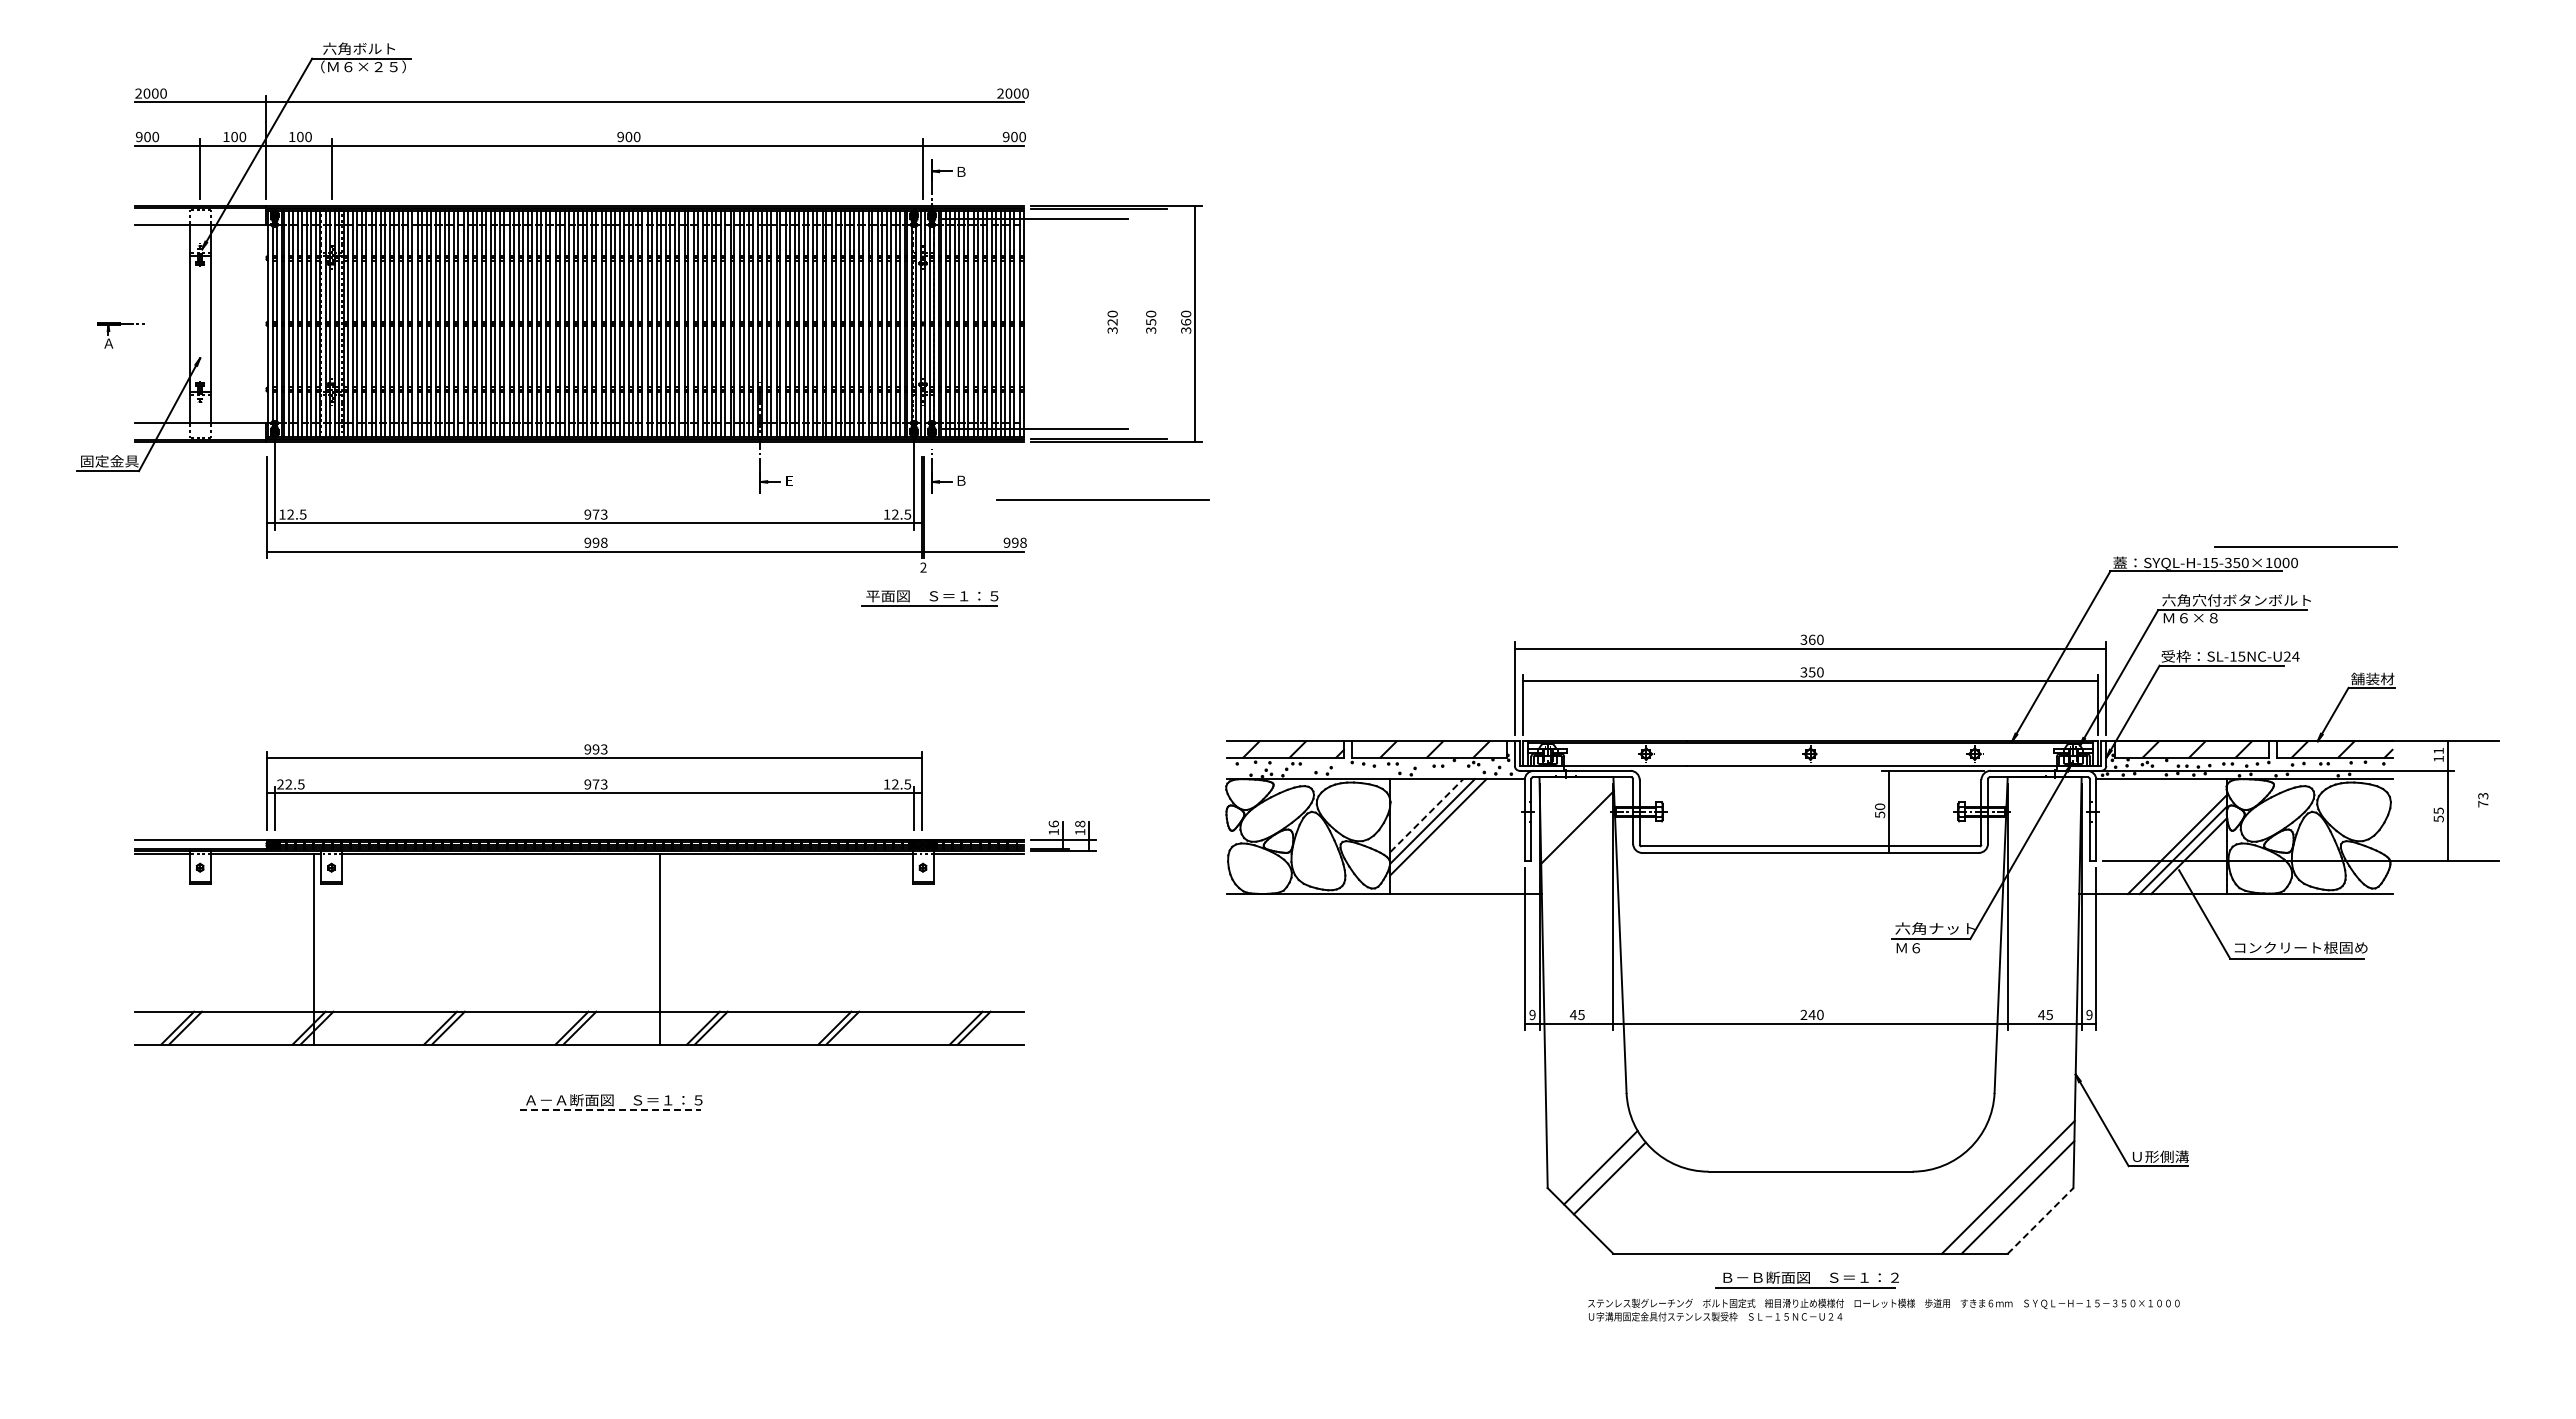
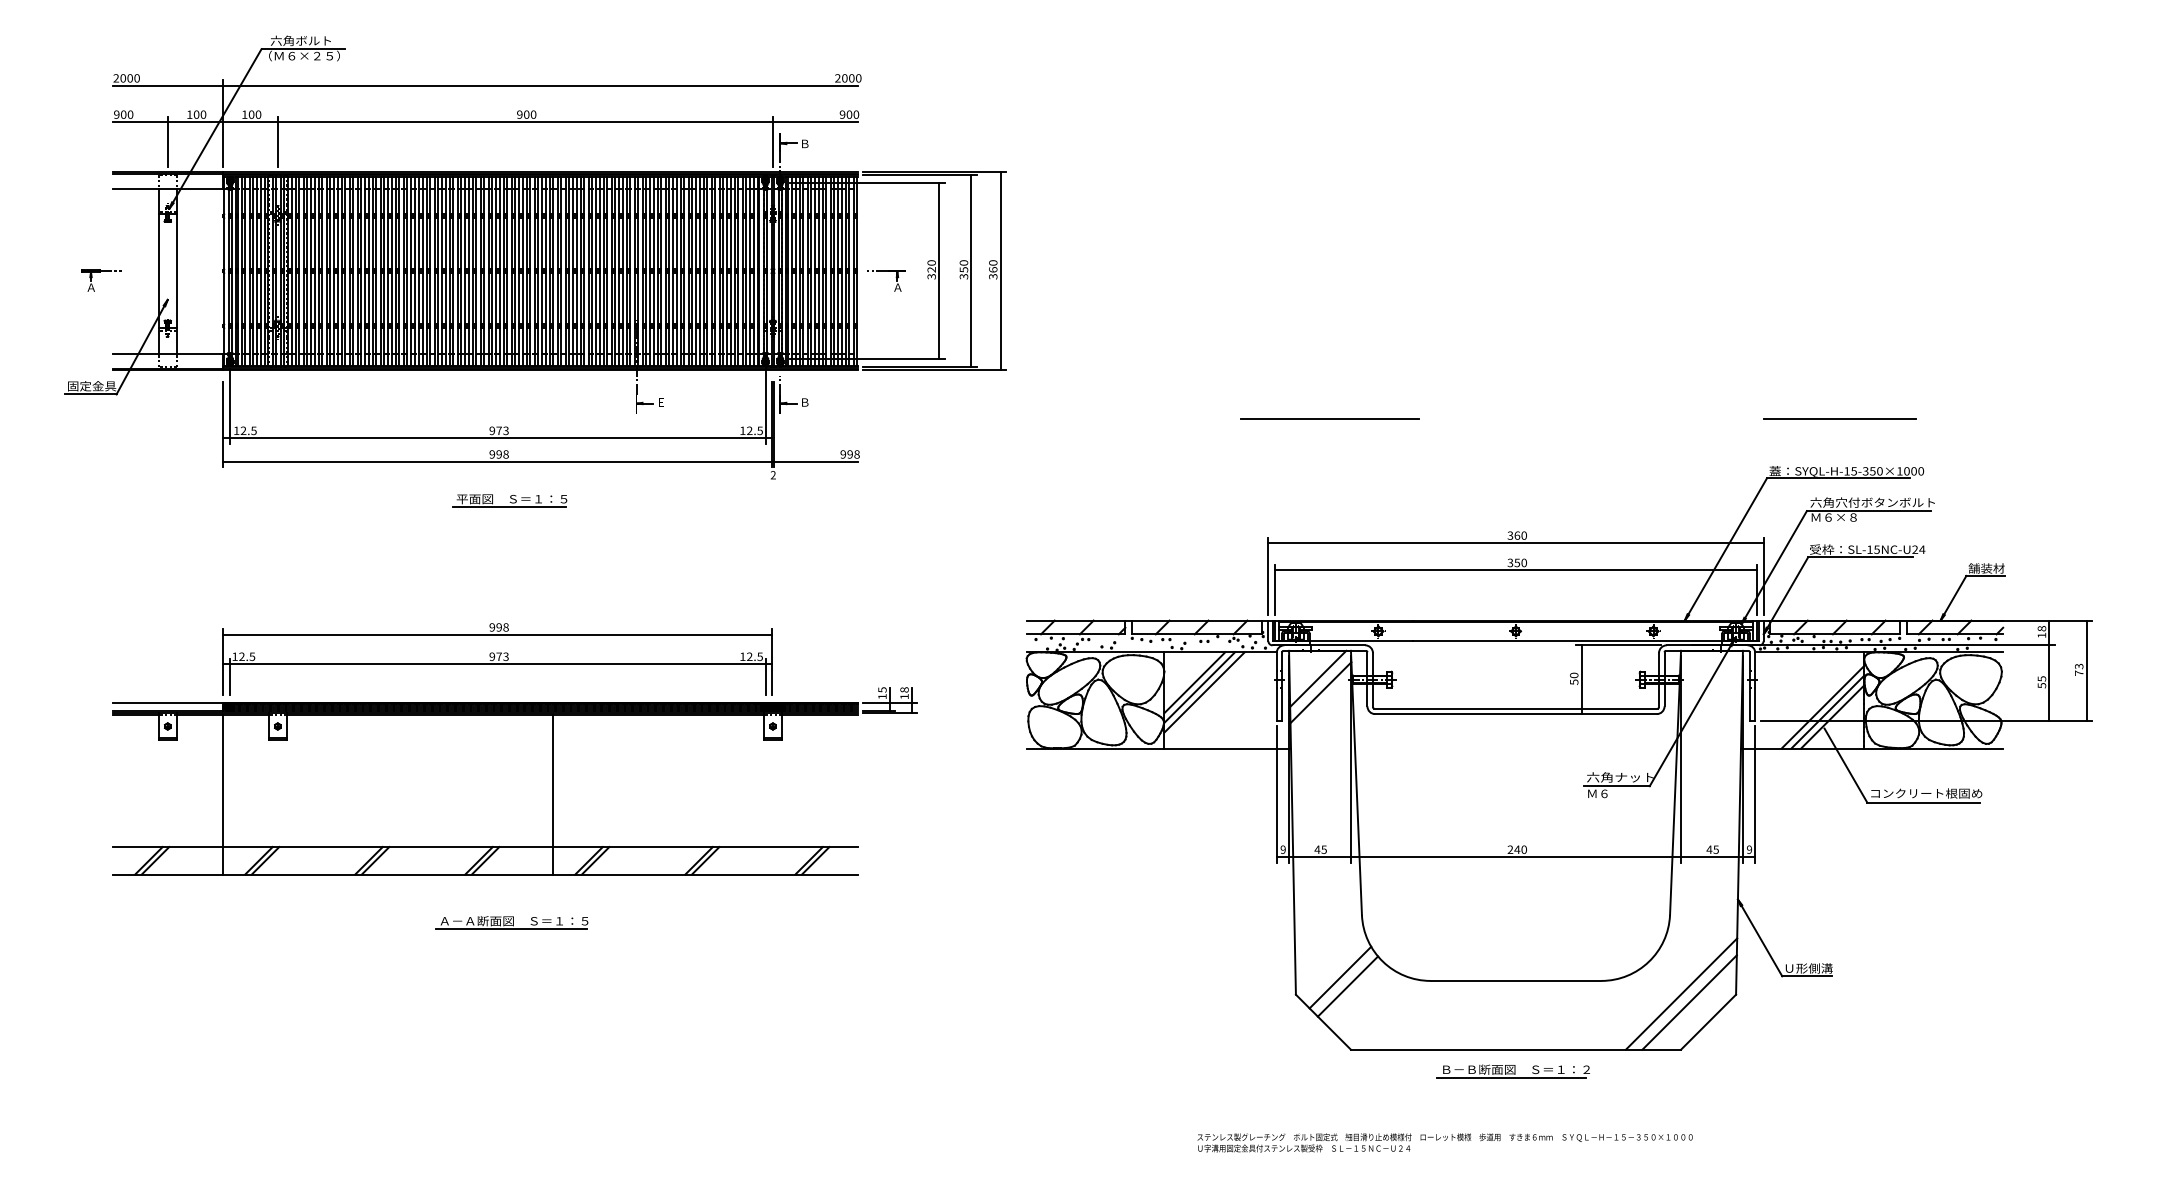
line: (1121, 323) -> (939, 270), added
line: (1160, 323) -> (971, 270), added
part: (1058, 324) -> (886, 271), added
line: (1102, 499) -> (1329, 418), moved
line: (2305, 546) -> (1839, 418), moved
part: (929, 598) -> (509, 501), moved
text: (603, 749) -> (505, 627), 993 -> 998
text: (2438, 750) -> (2041, 628), 11 -> 18
text: (280, 784) -> (235, 656), 22.5 -> 12.5
line: (2492, 801) -> (2086, 671), added
line: (1573, 810) -> (1317, 678), added
line: (1426, 815) -> (1194, 682), dashed -> solid
text: (1053, 823) -> (882, 689), 16 -> 15
line: (313, 948) -> (222, 794), moved
line: (610, 1110) -> (511, 929), dashed -> solid
line: (2040, 1220) -> (1708, 1021), dashed -> solid
text: (1883, 1309) -> (1444, 1142), moved

